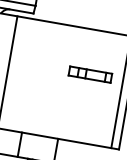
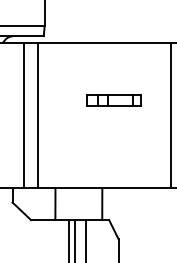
line: (17, 73) -> (37, 115), added
part: (90, 74) -> (113, 100), moved

